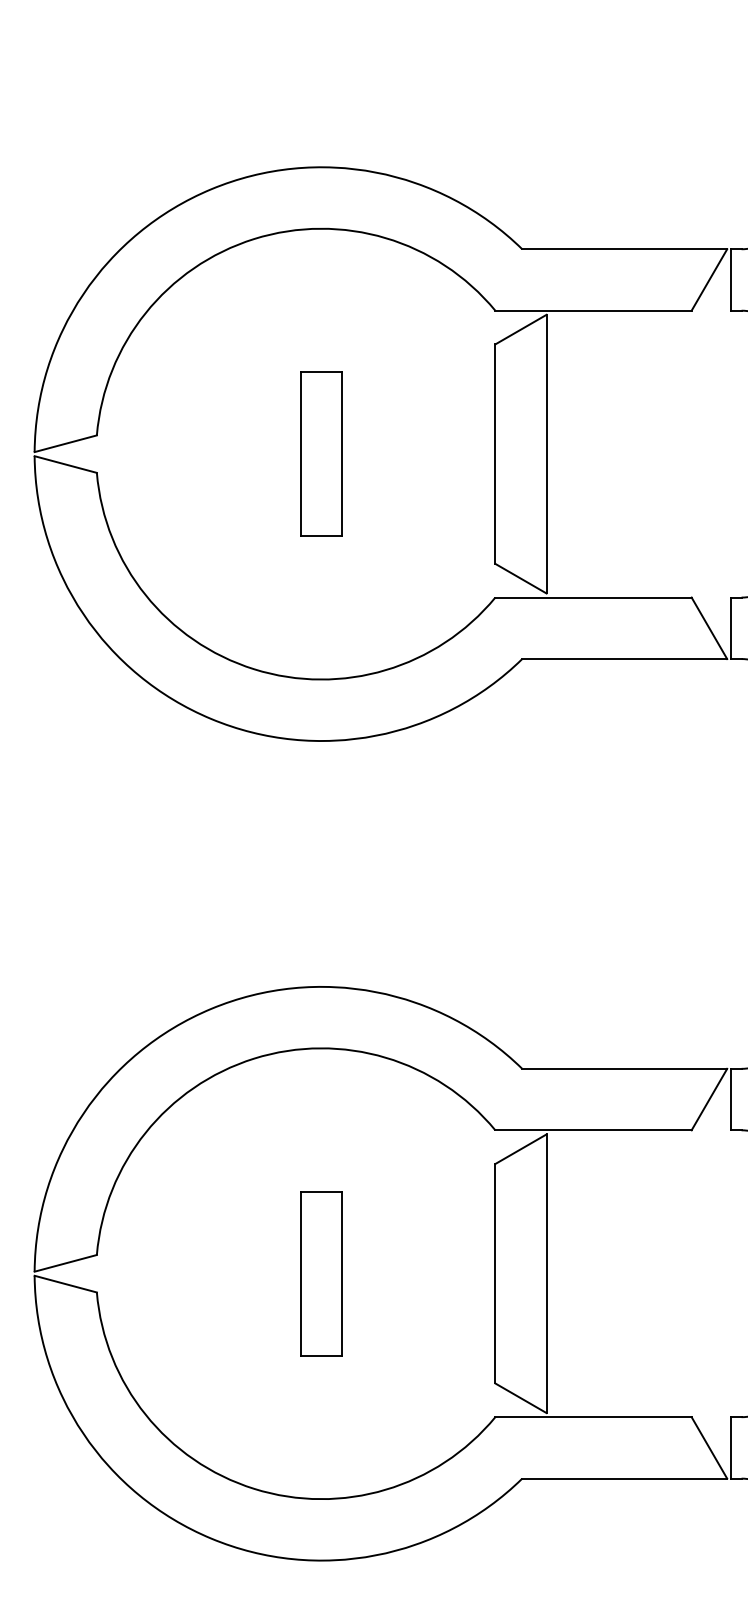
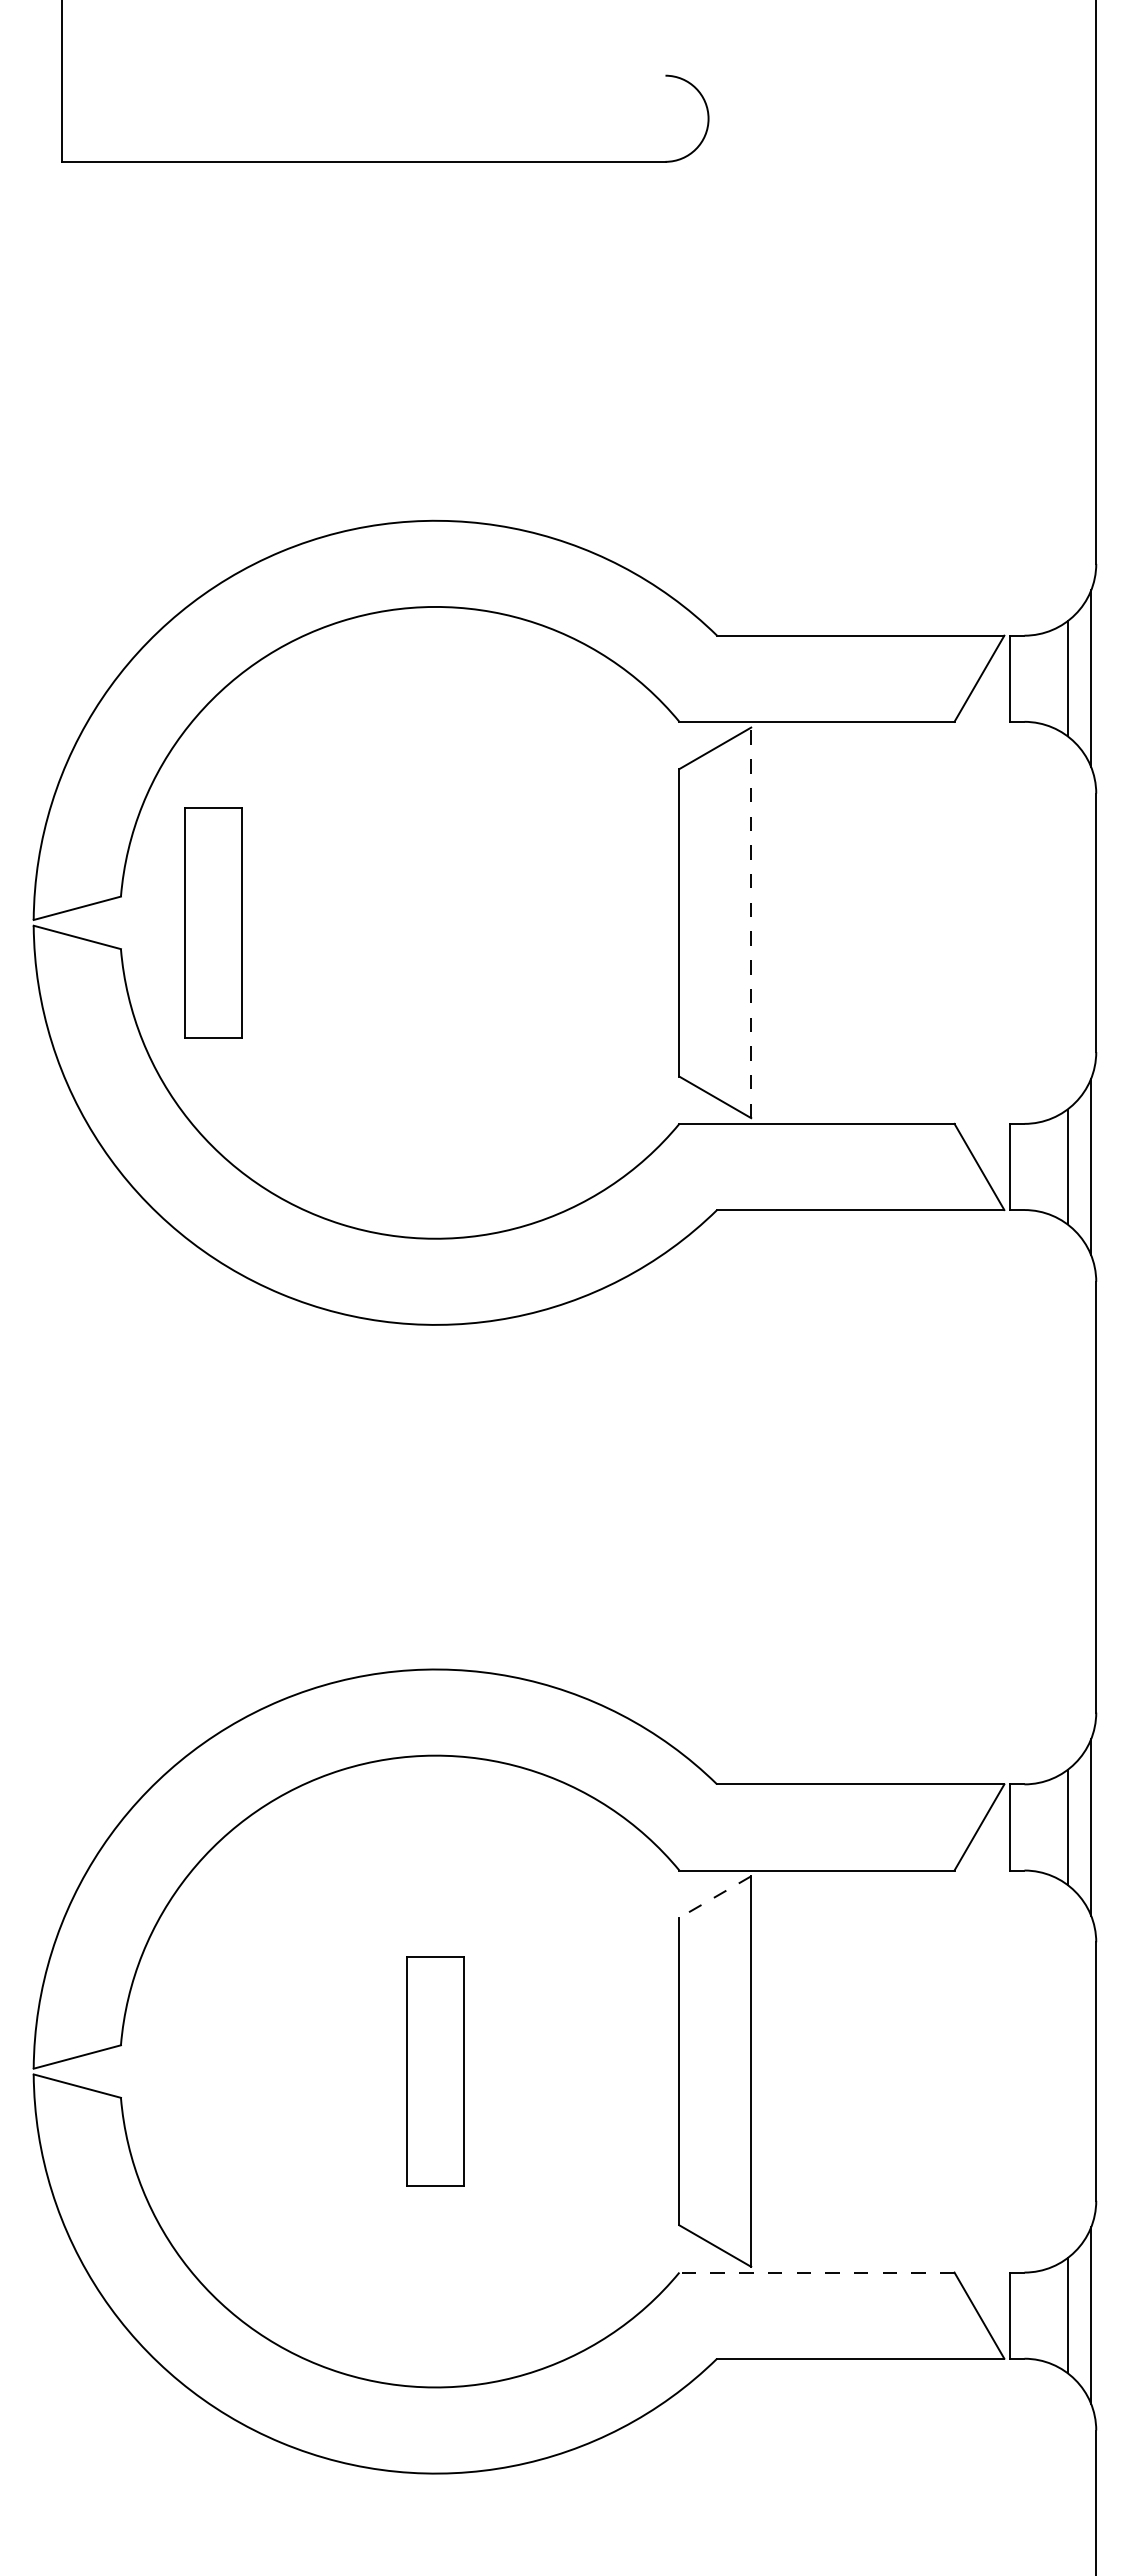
part: (321, 453) -> (213, 922), moved
line: (546, 453) -> (751, 922), solid -> dashed
line: (520, 1149) -> (714, 1897), solid -> dashed
line: (593, 1417) -> (816, 2272), solid -> dashed

